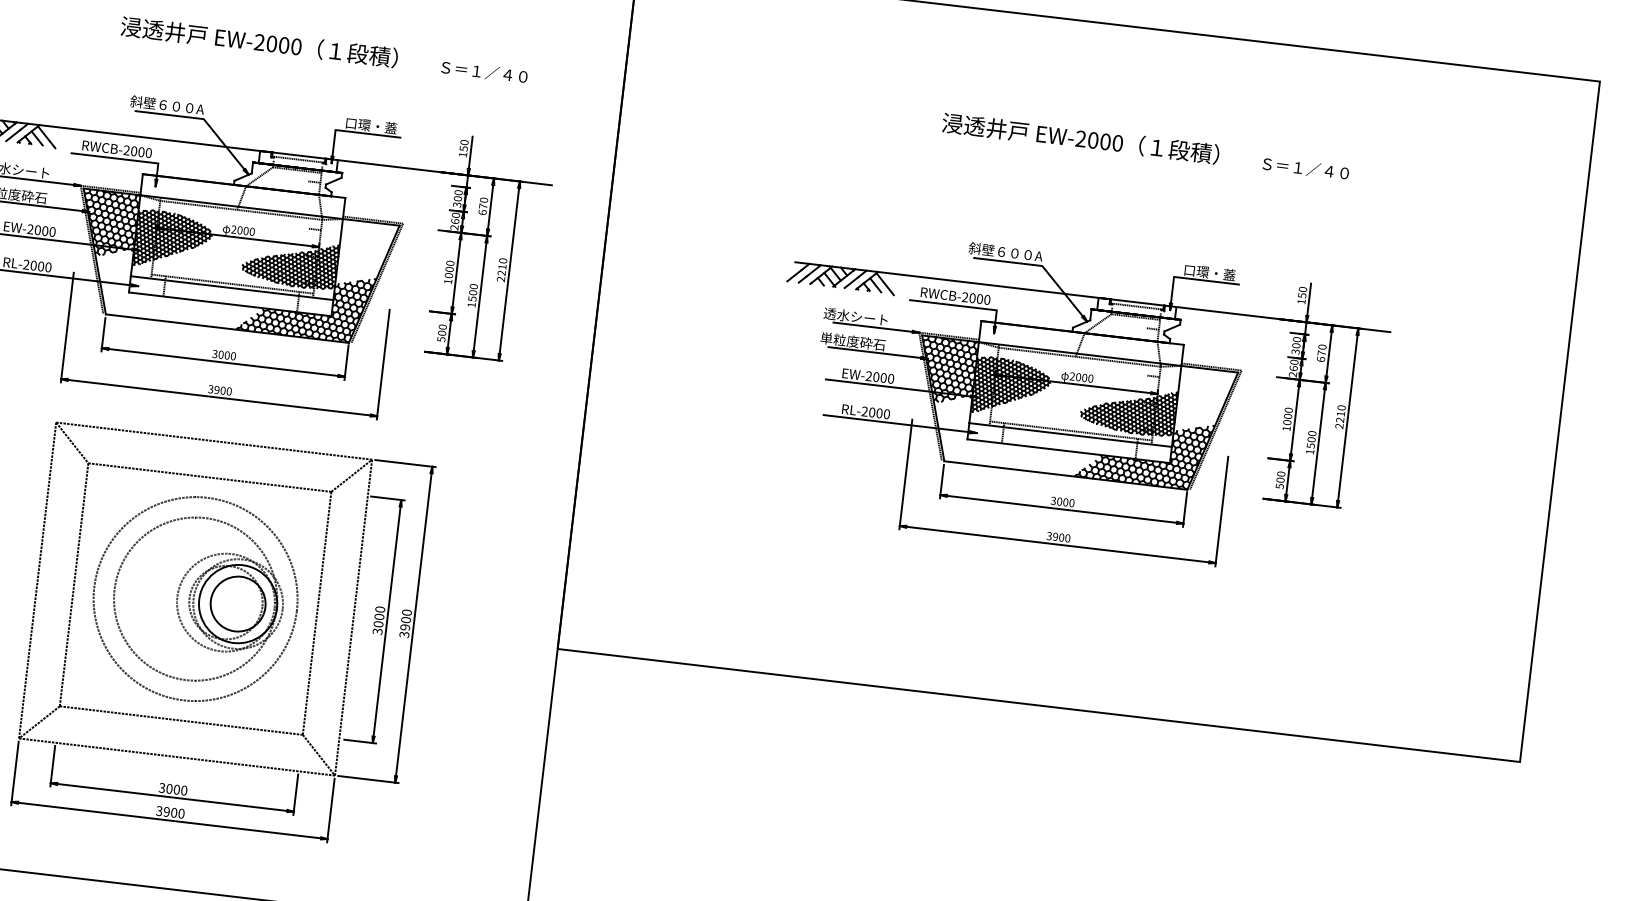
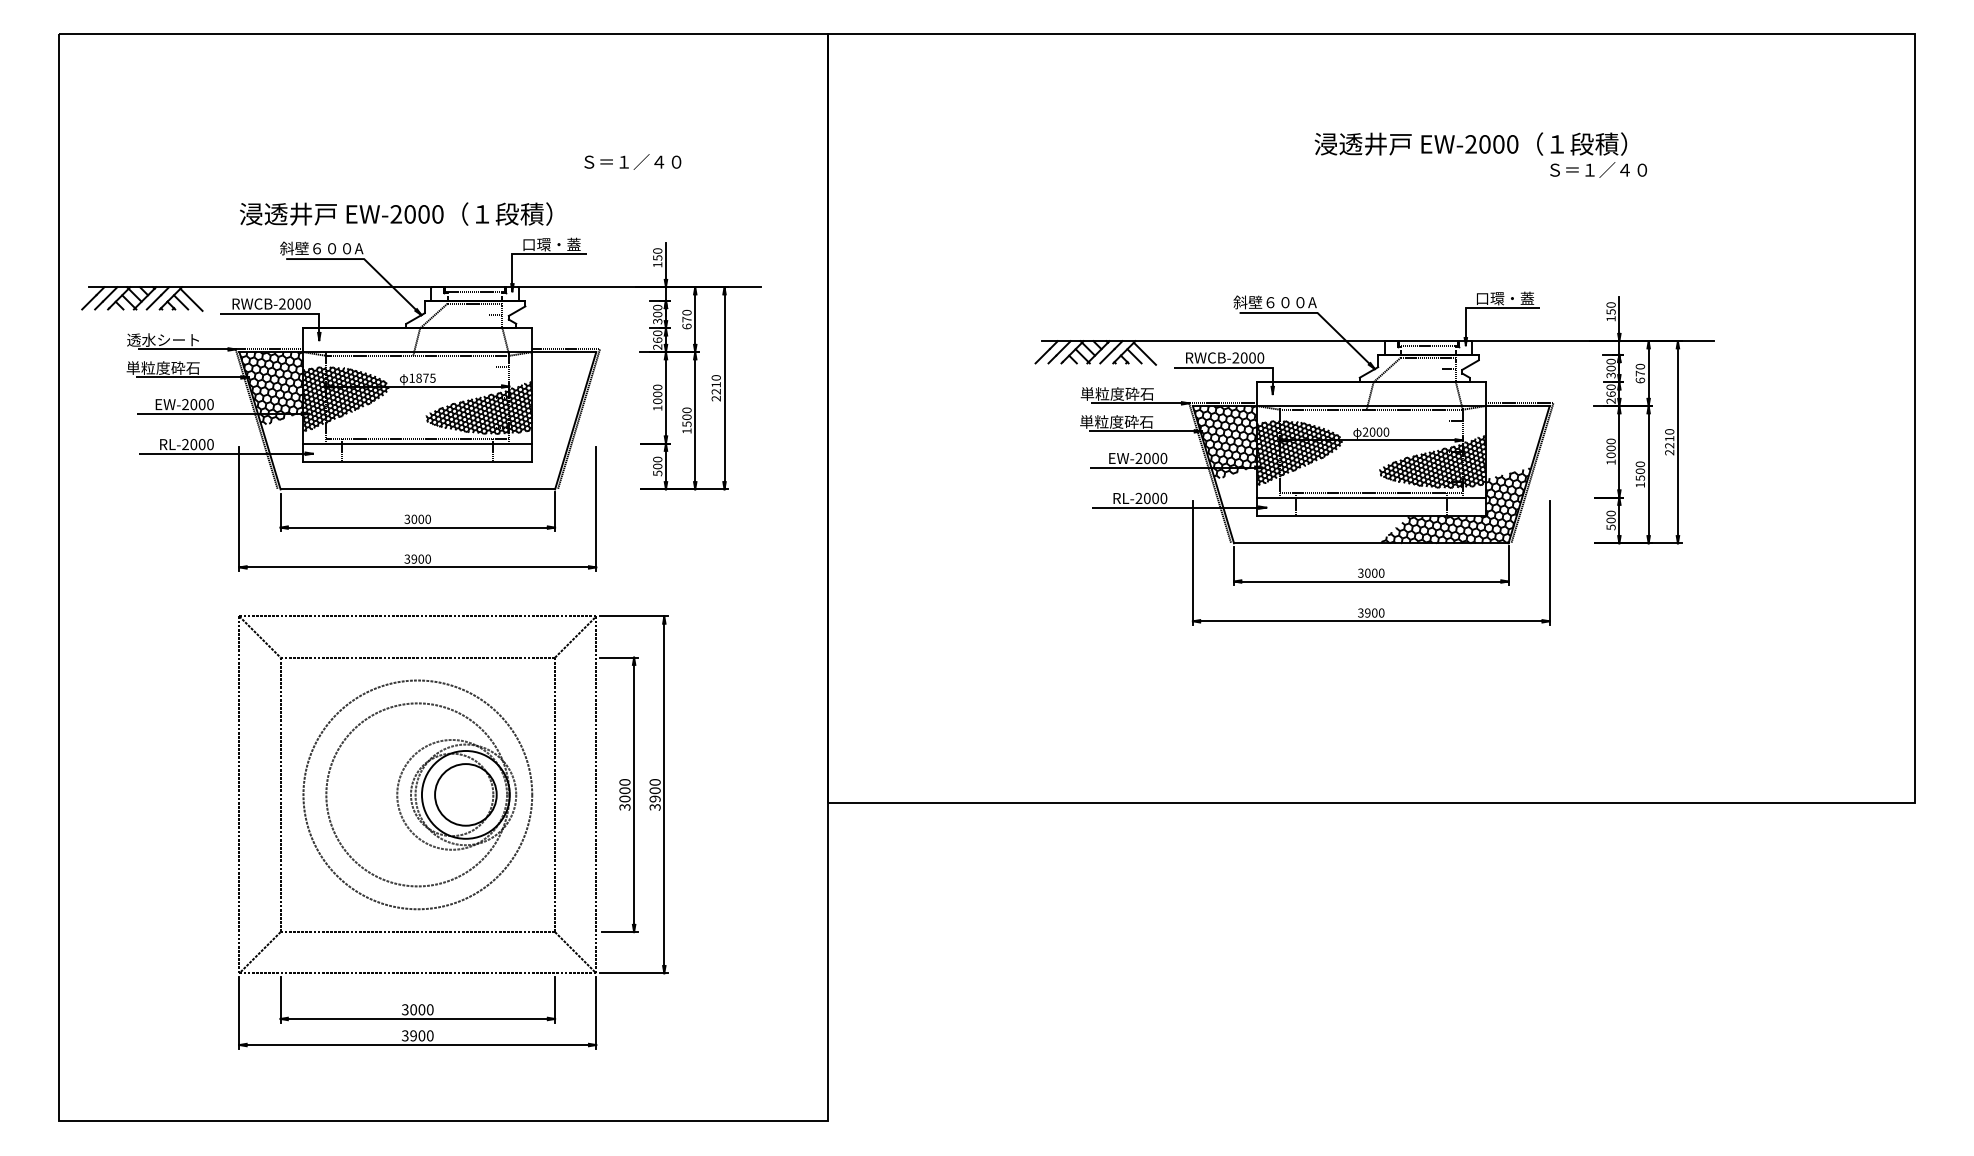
text: (259, 41) -> (396, 213), moved
text: (484, 71) -> (632, 161), moved
text: (1080, 138) -> (1470, 143), moved
text: (243, 230) -> (422, 377), 2000 -> 1875
hatch: (306, 303) -> (502, 451), removed
text: (855, 316) -> (1116, 393), 透水シート -> 単粒度砕石

